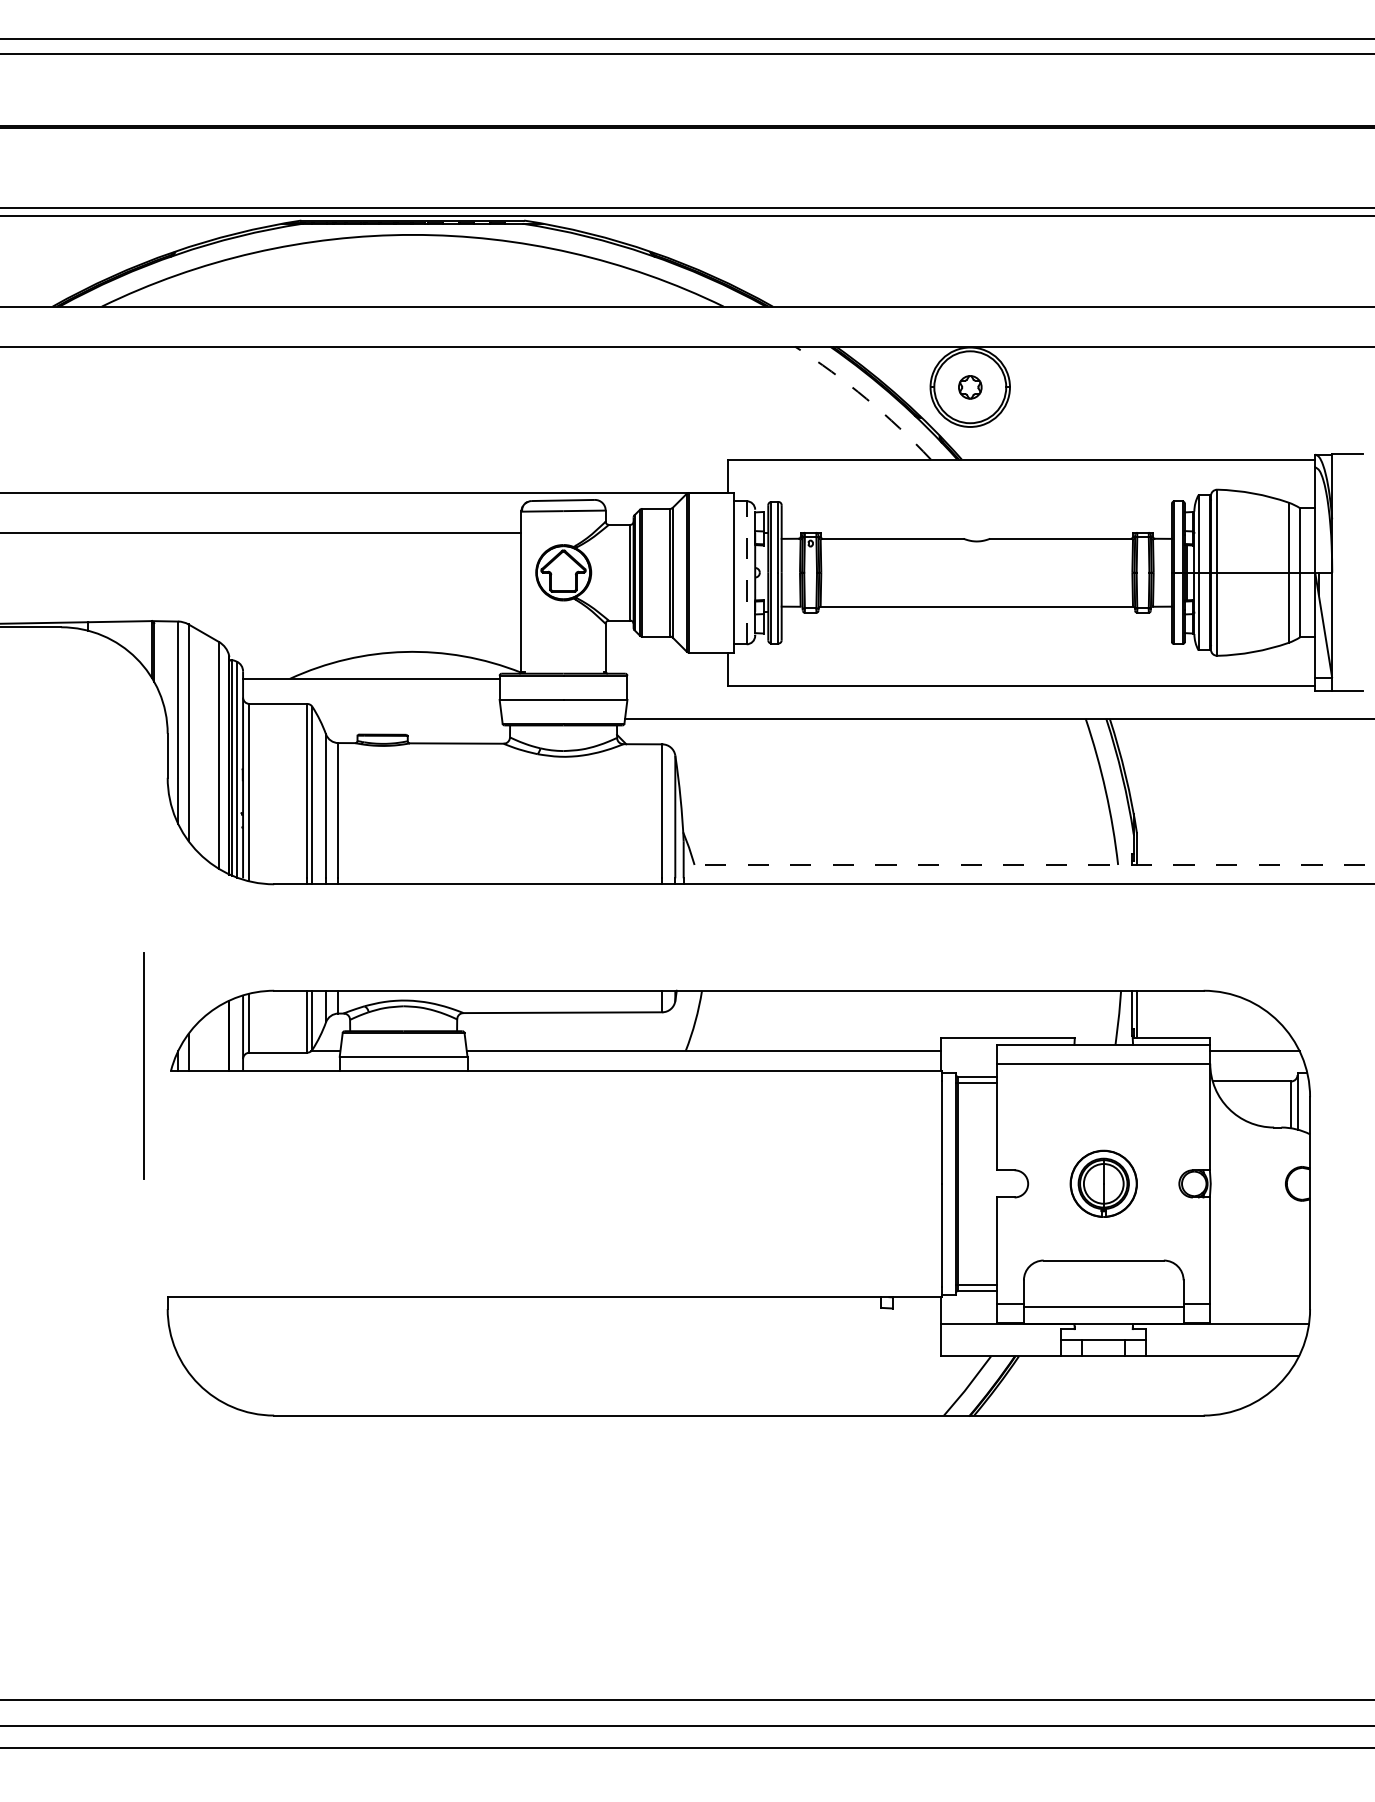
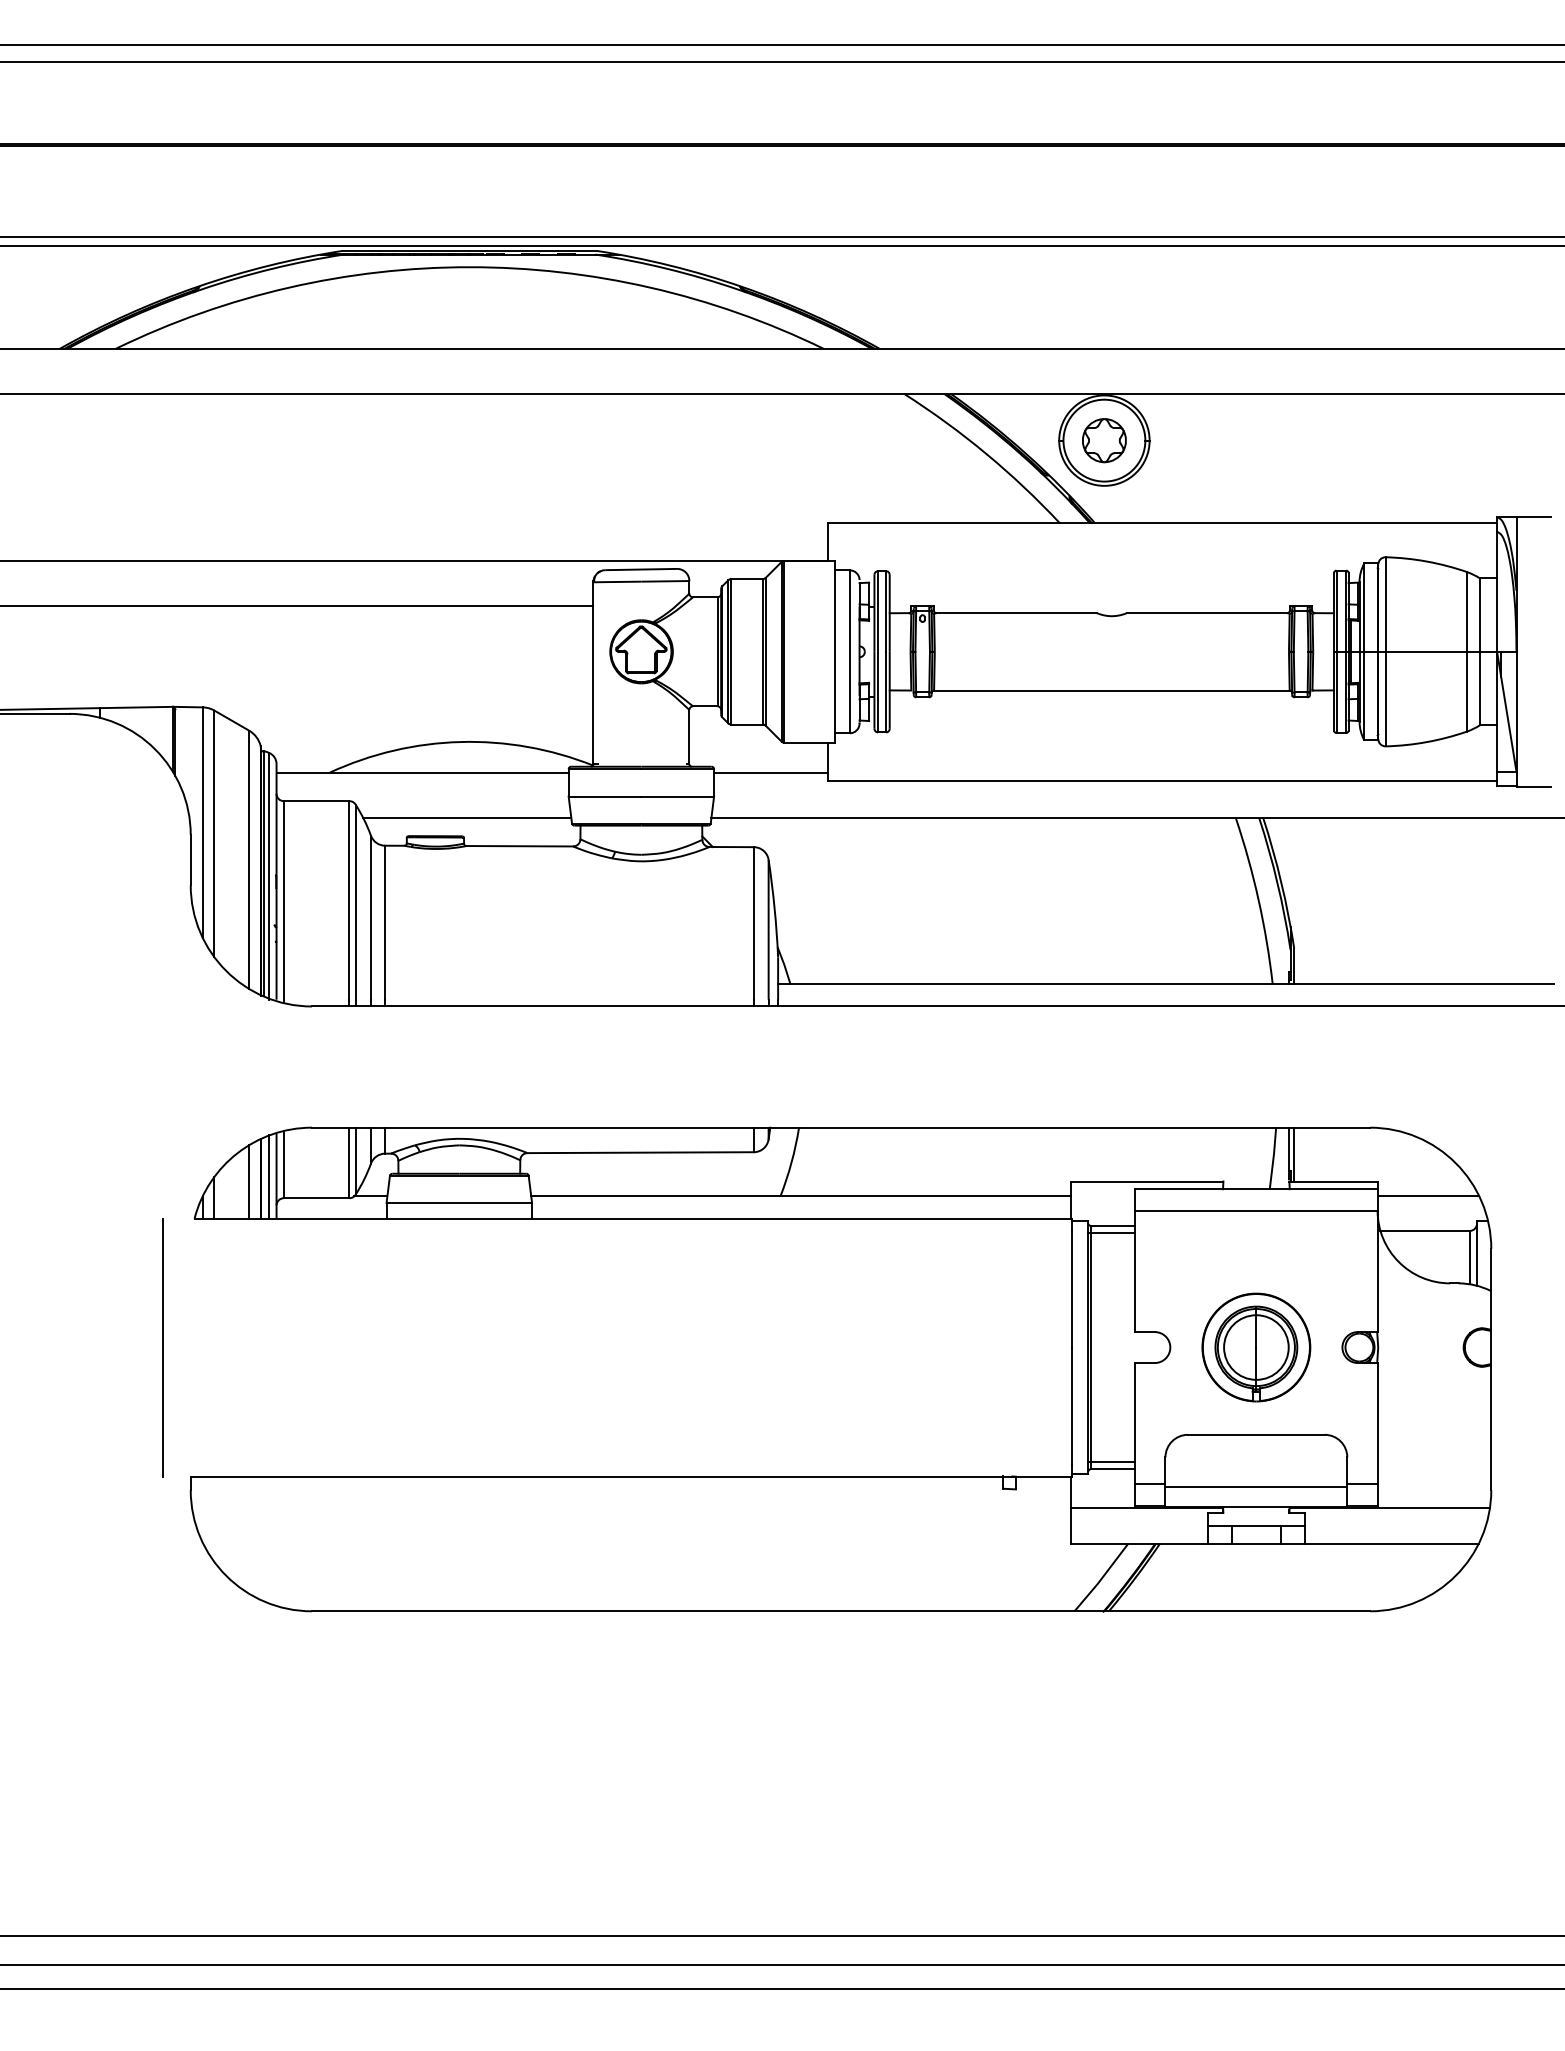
part: (970, 387) -> (1104, 440), size x1.67
arc: (866, 398) -> (986, 453), dashed -> solid
line: (746, 572) -> (849, 651), dashed -> solid
line: (677, 678) -> (771, 772), added
line: (410, 719) -> (467, 818), added
line: (1024, 864) -> (1166, 984), dashed -> solid
line: (236, 1033) -> (269, 1176), added
line: (219, 1038) -> (249, 1181), added
line: (142, 1066) -> (162, 1347), moved
part: (1103, 1183) -> (1256, 1347), size x1.43

